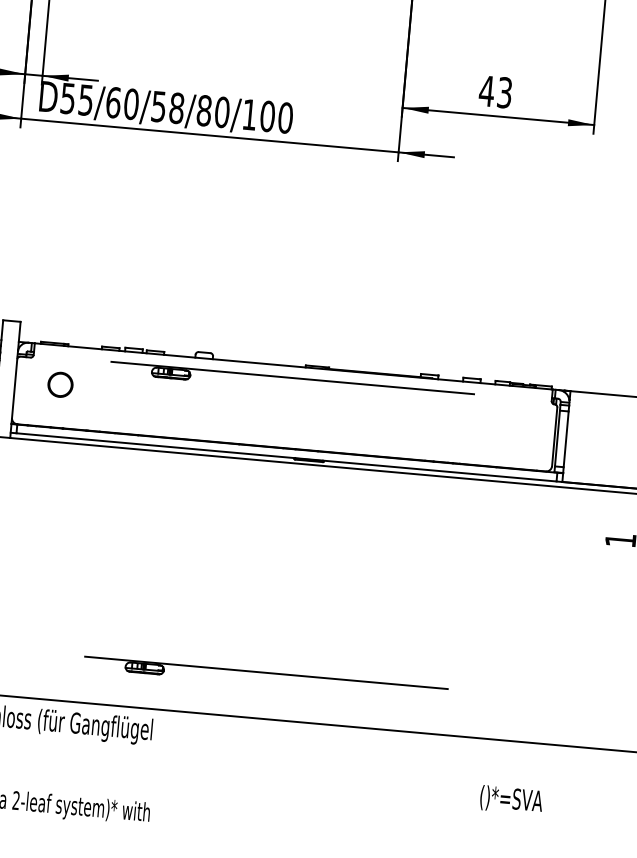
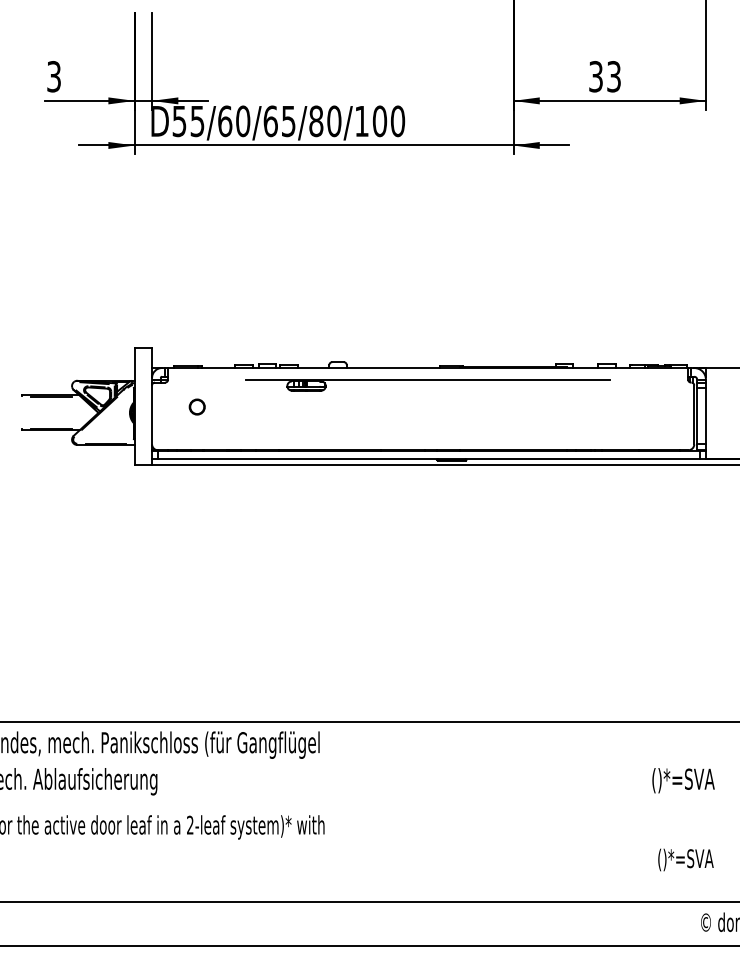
text: (486, 90) -> (595, 76), 43 -> 33
text: (167, 107) -> (279, 121), D55/60/58/80/100 -> D55/60/65/80/100
circle: (59, 384) -> (196, 406), size x0.62
part: (265, 678) -> (427, 681), removed

